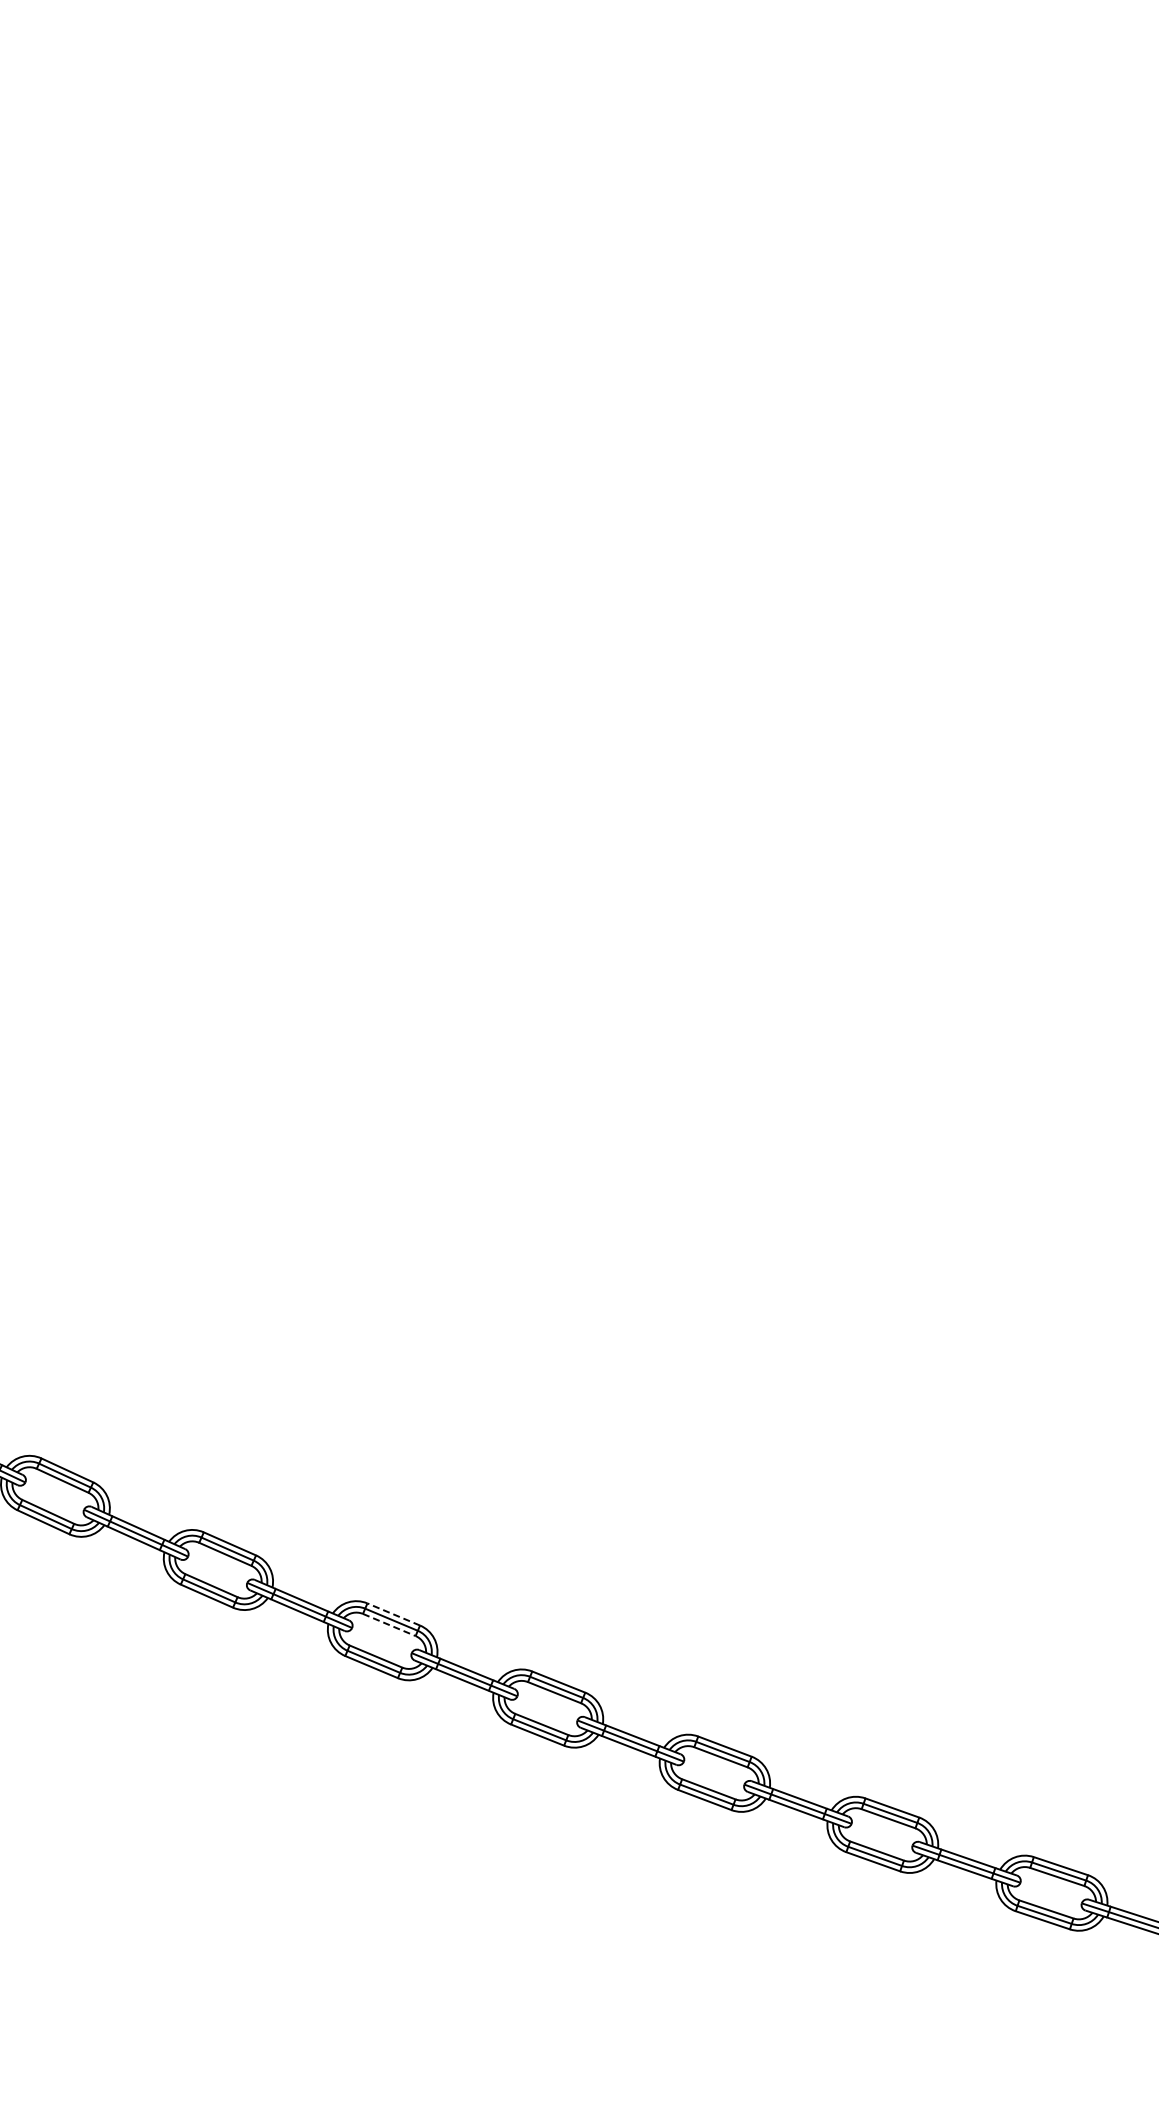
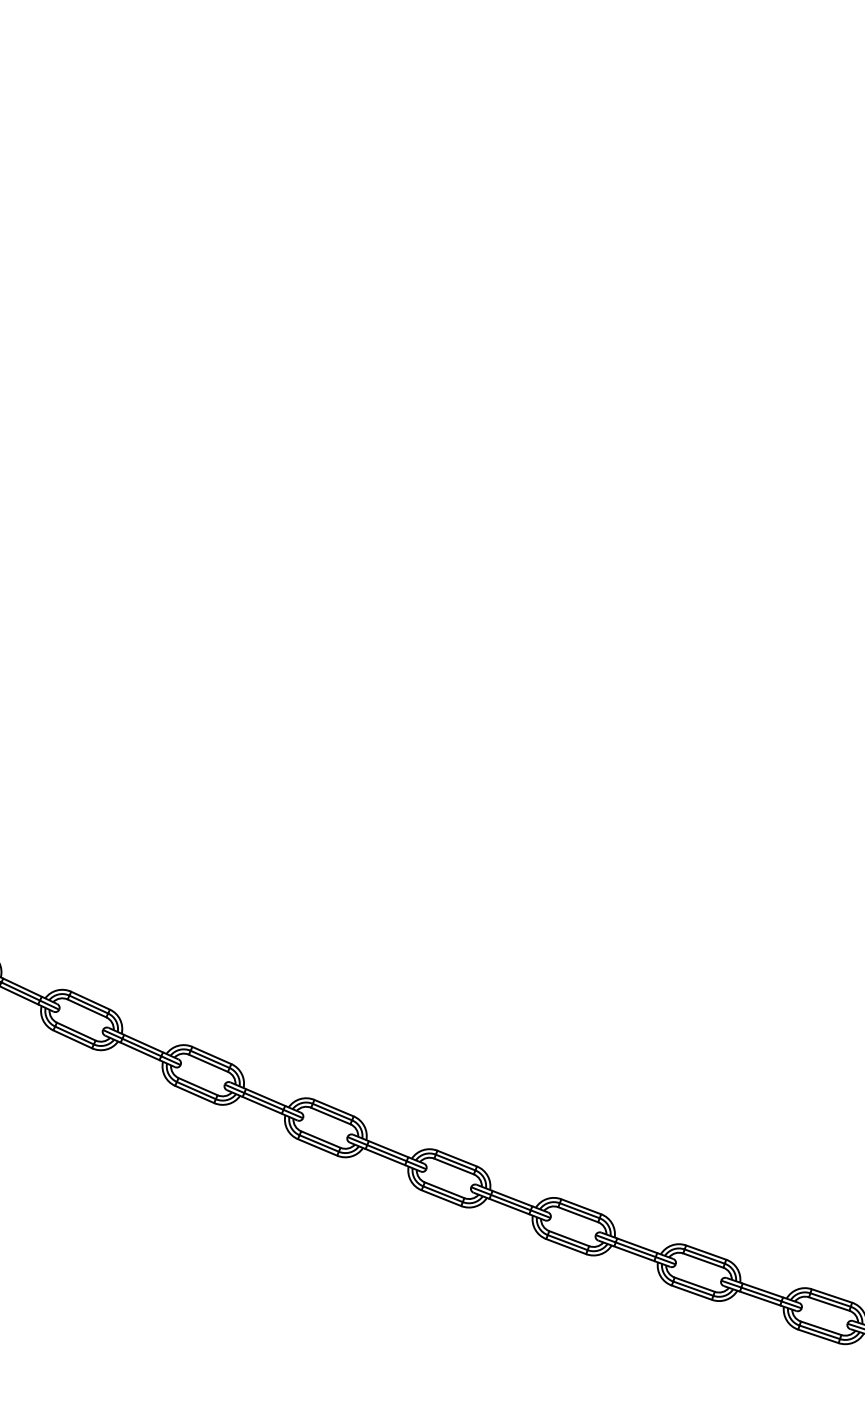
line: (393, 1614) -> (333, 1108), dashed -> solid
line: (389, 1624) -> (330, 1115), dashed -> solid

